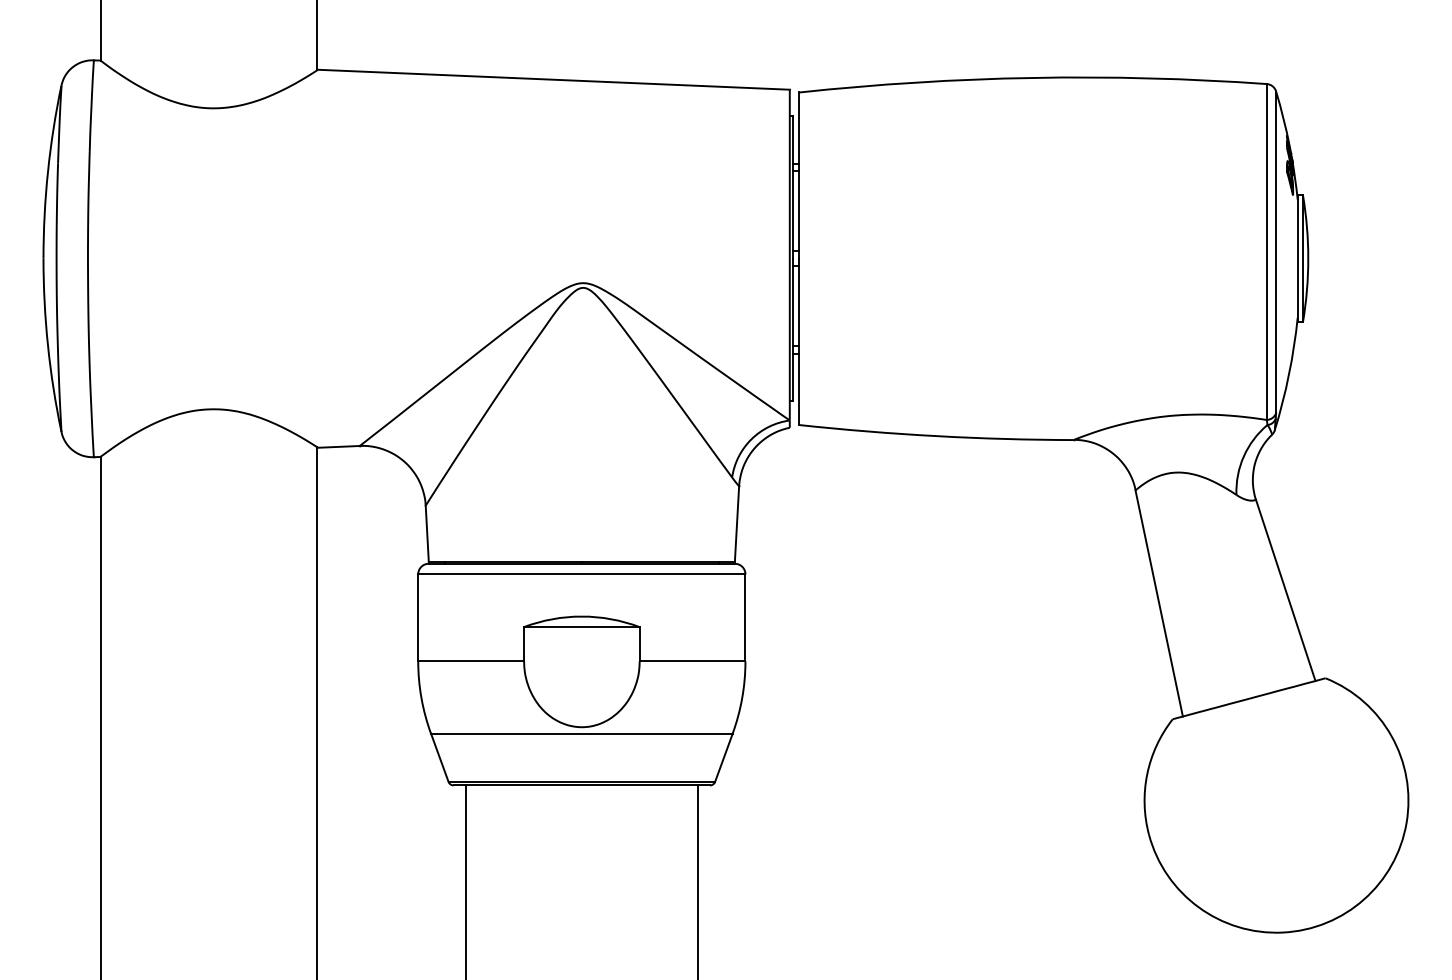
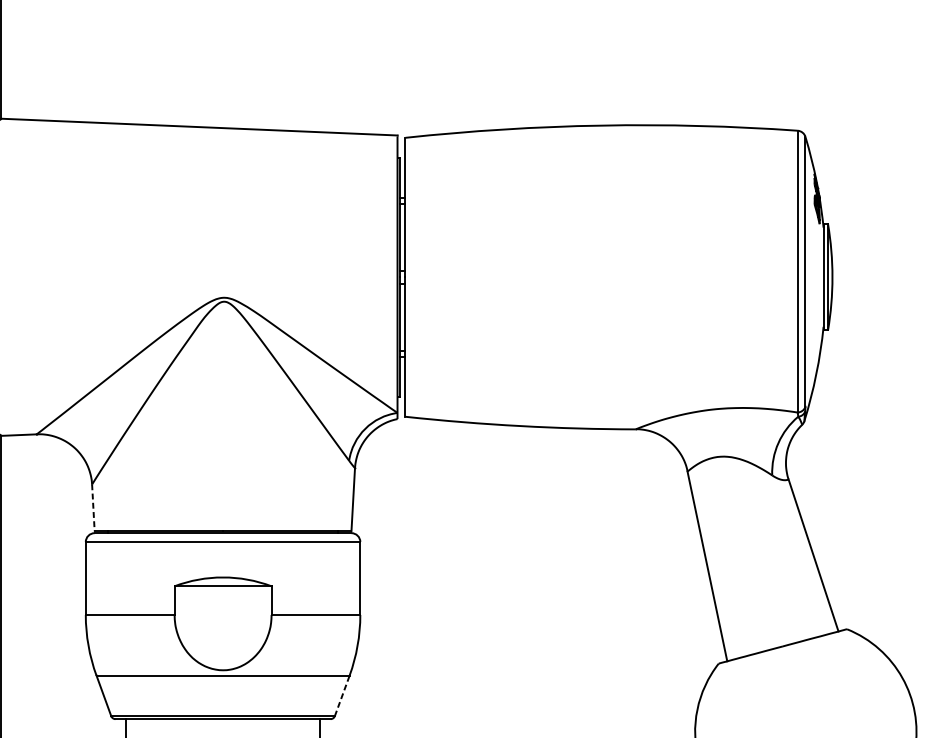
line: (427, 534) -> (93, 508), solid -> dashed
line: (723, 757) -> (341, 695), solid -> dashed

